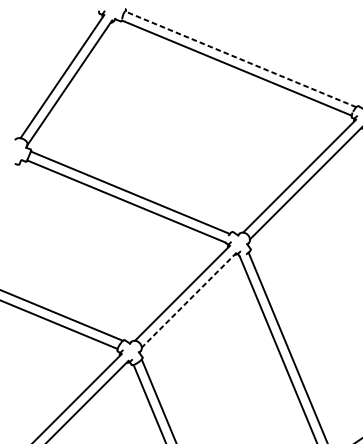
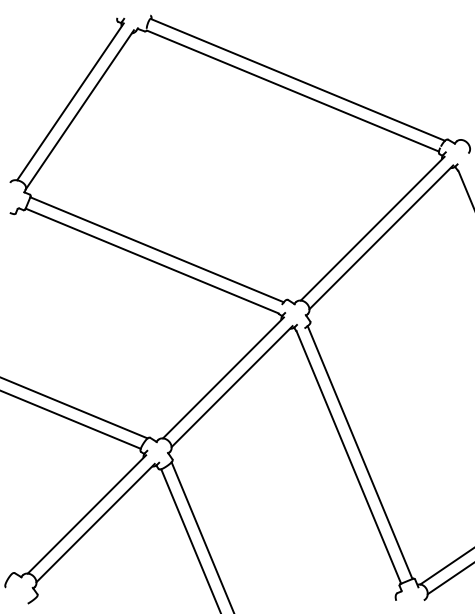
line: (241, 59) -> (298, 79), dashed -> solid
line: (189, 300) -> (232, 386), dashed -> solid

